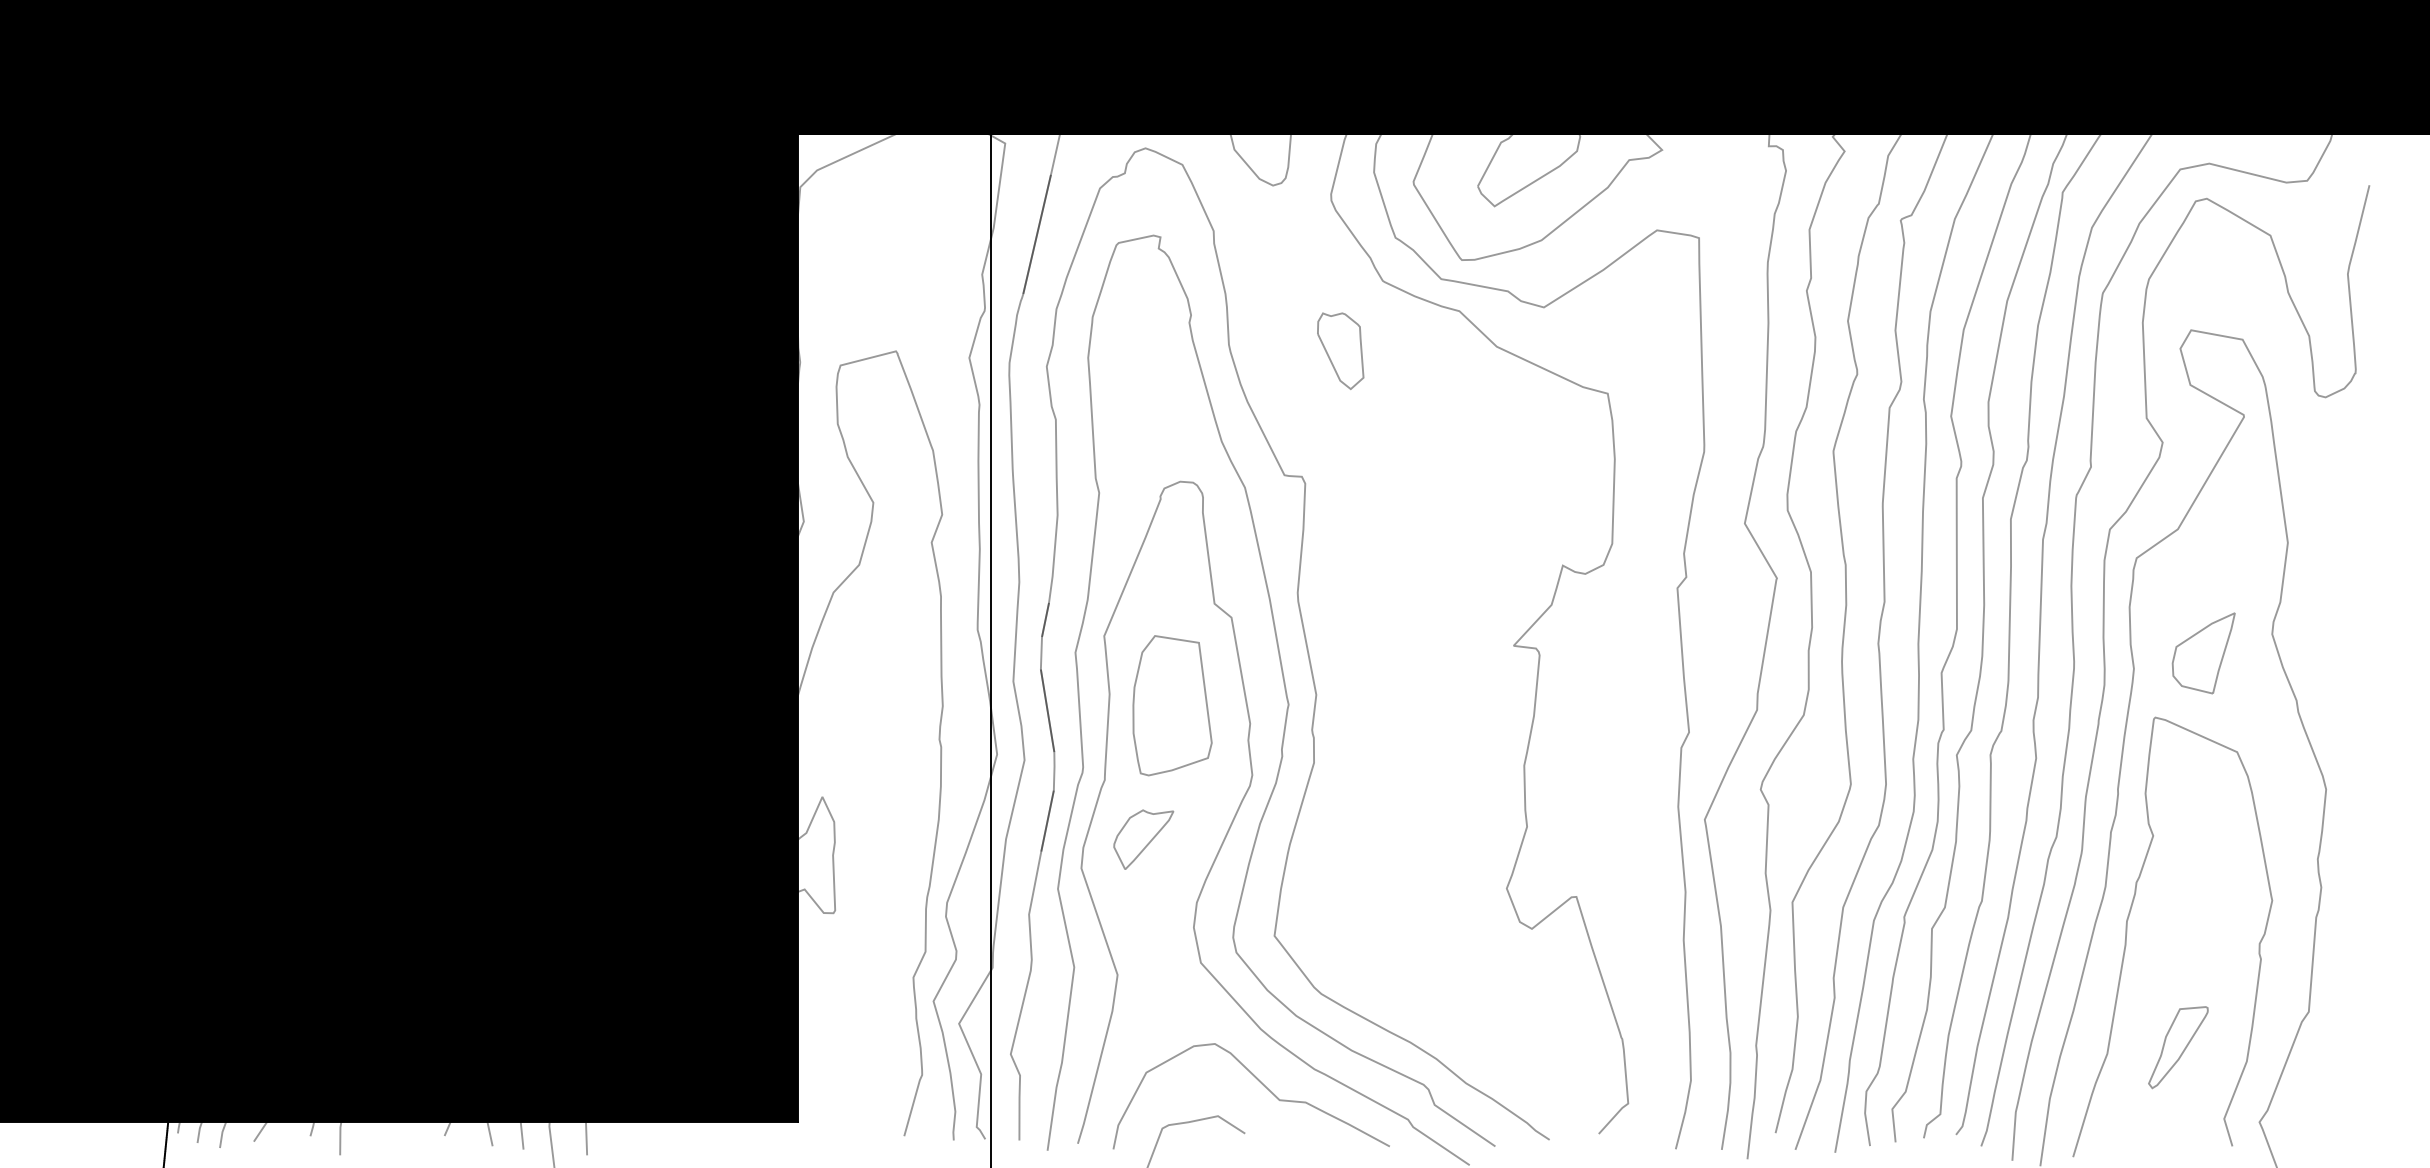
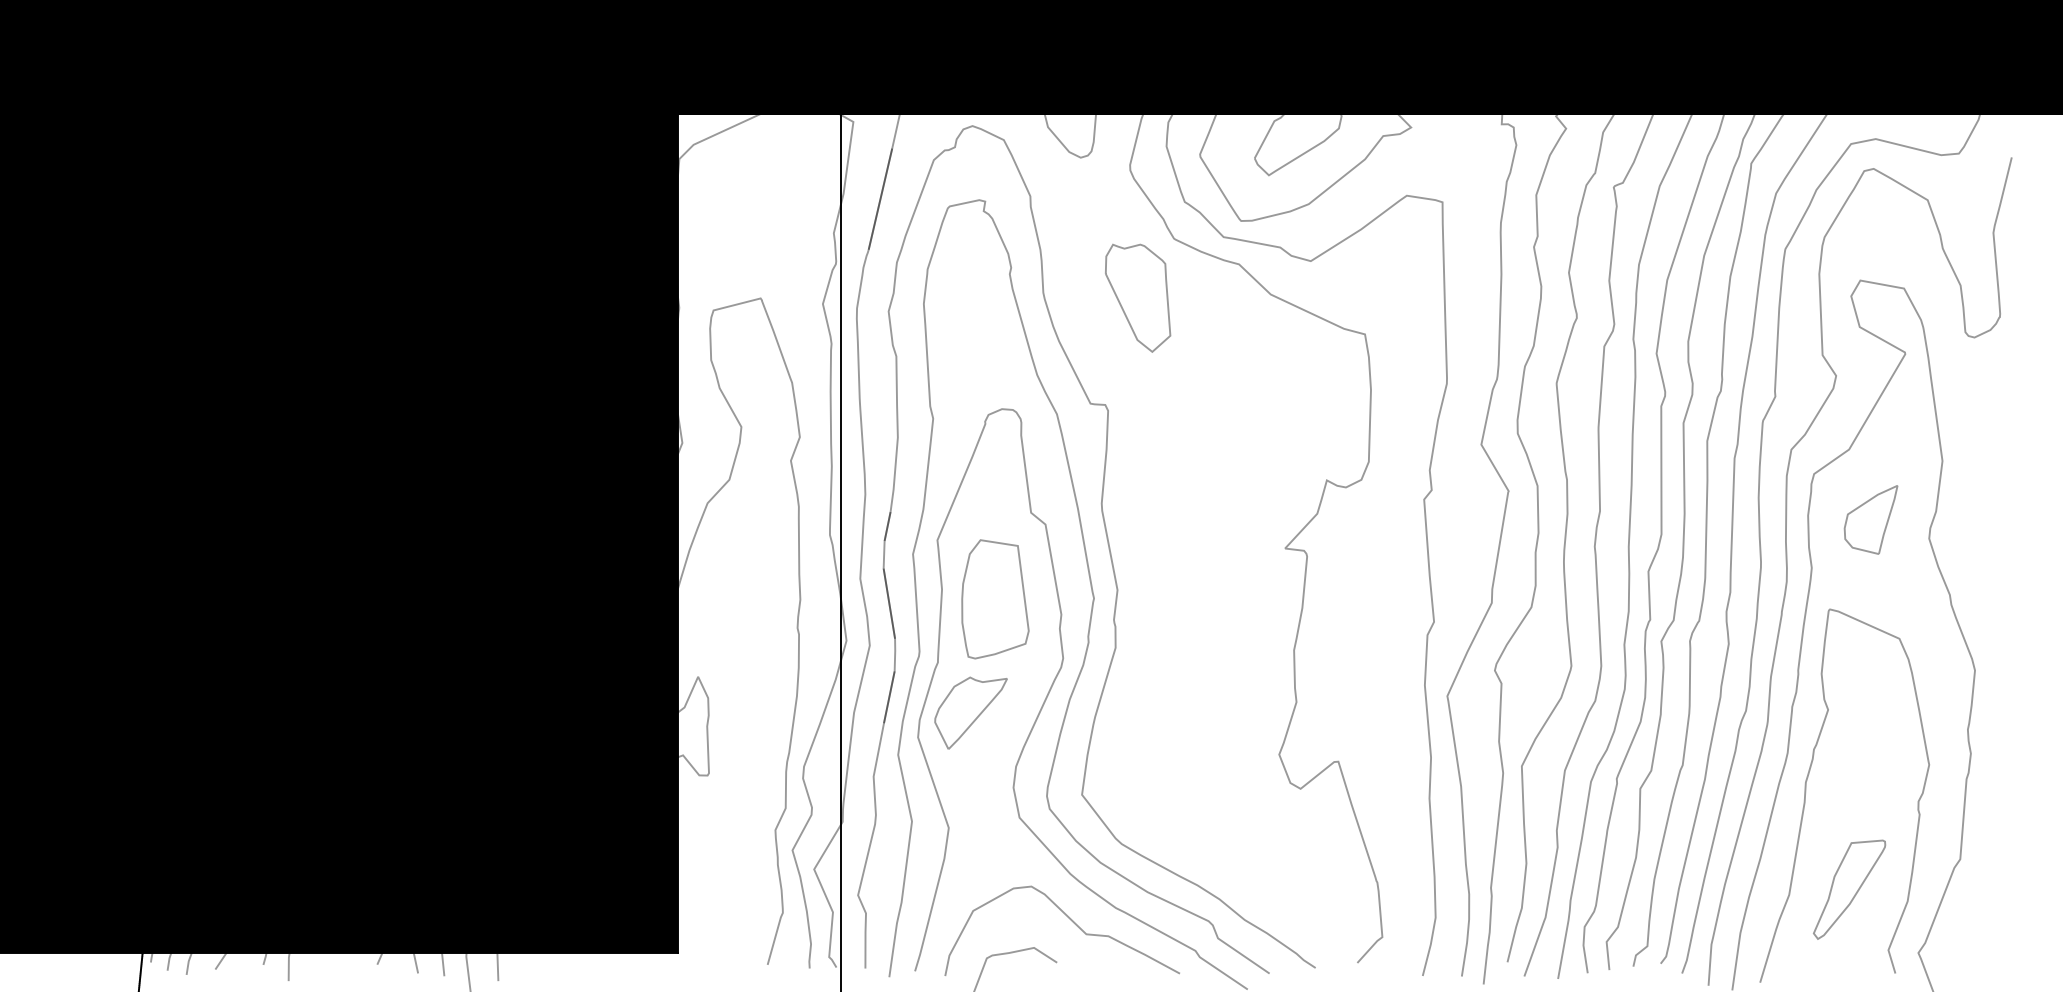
part: (1341, 351) -> (1138, 298), size x1.67
part: (2204, 652) -> (1871, 519), moved
part: (1143, 838) -> (970, 712), size x1.43
part: (2178, 1047) -> (1849, 889), size x1.43

